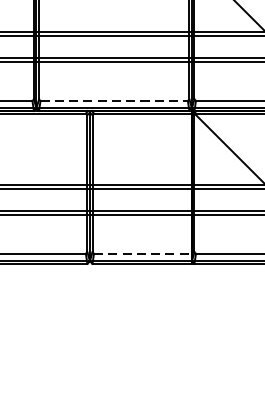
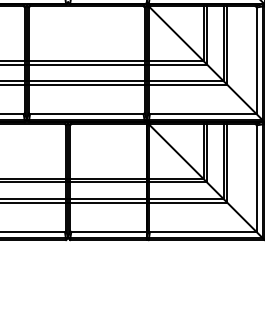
line: (113, 101) -> (86, 114), dashed -> solid
line: (143, 254) -> (109, 232), dashed -> solid

